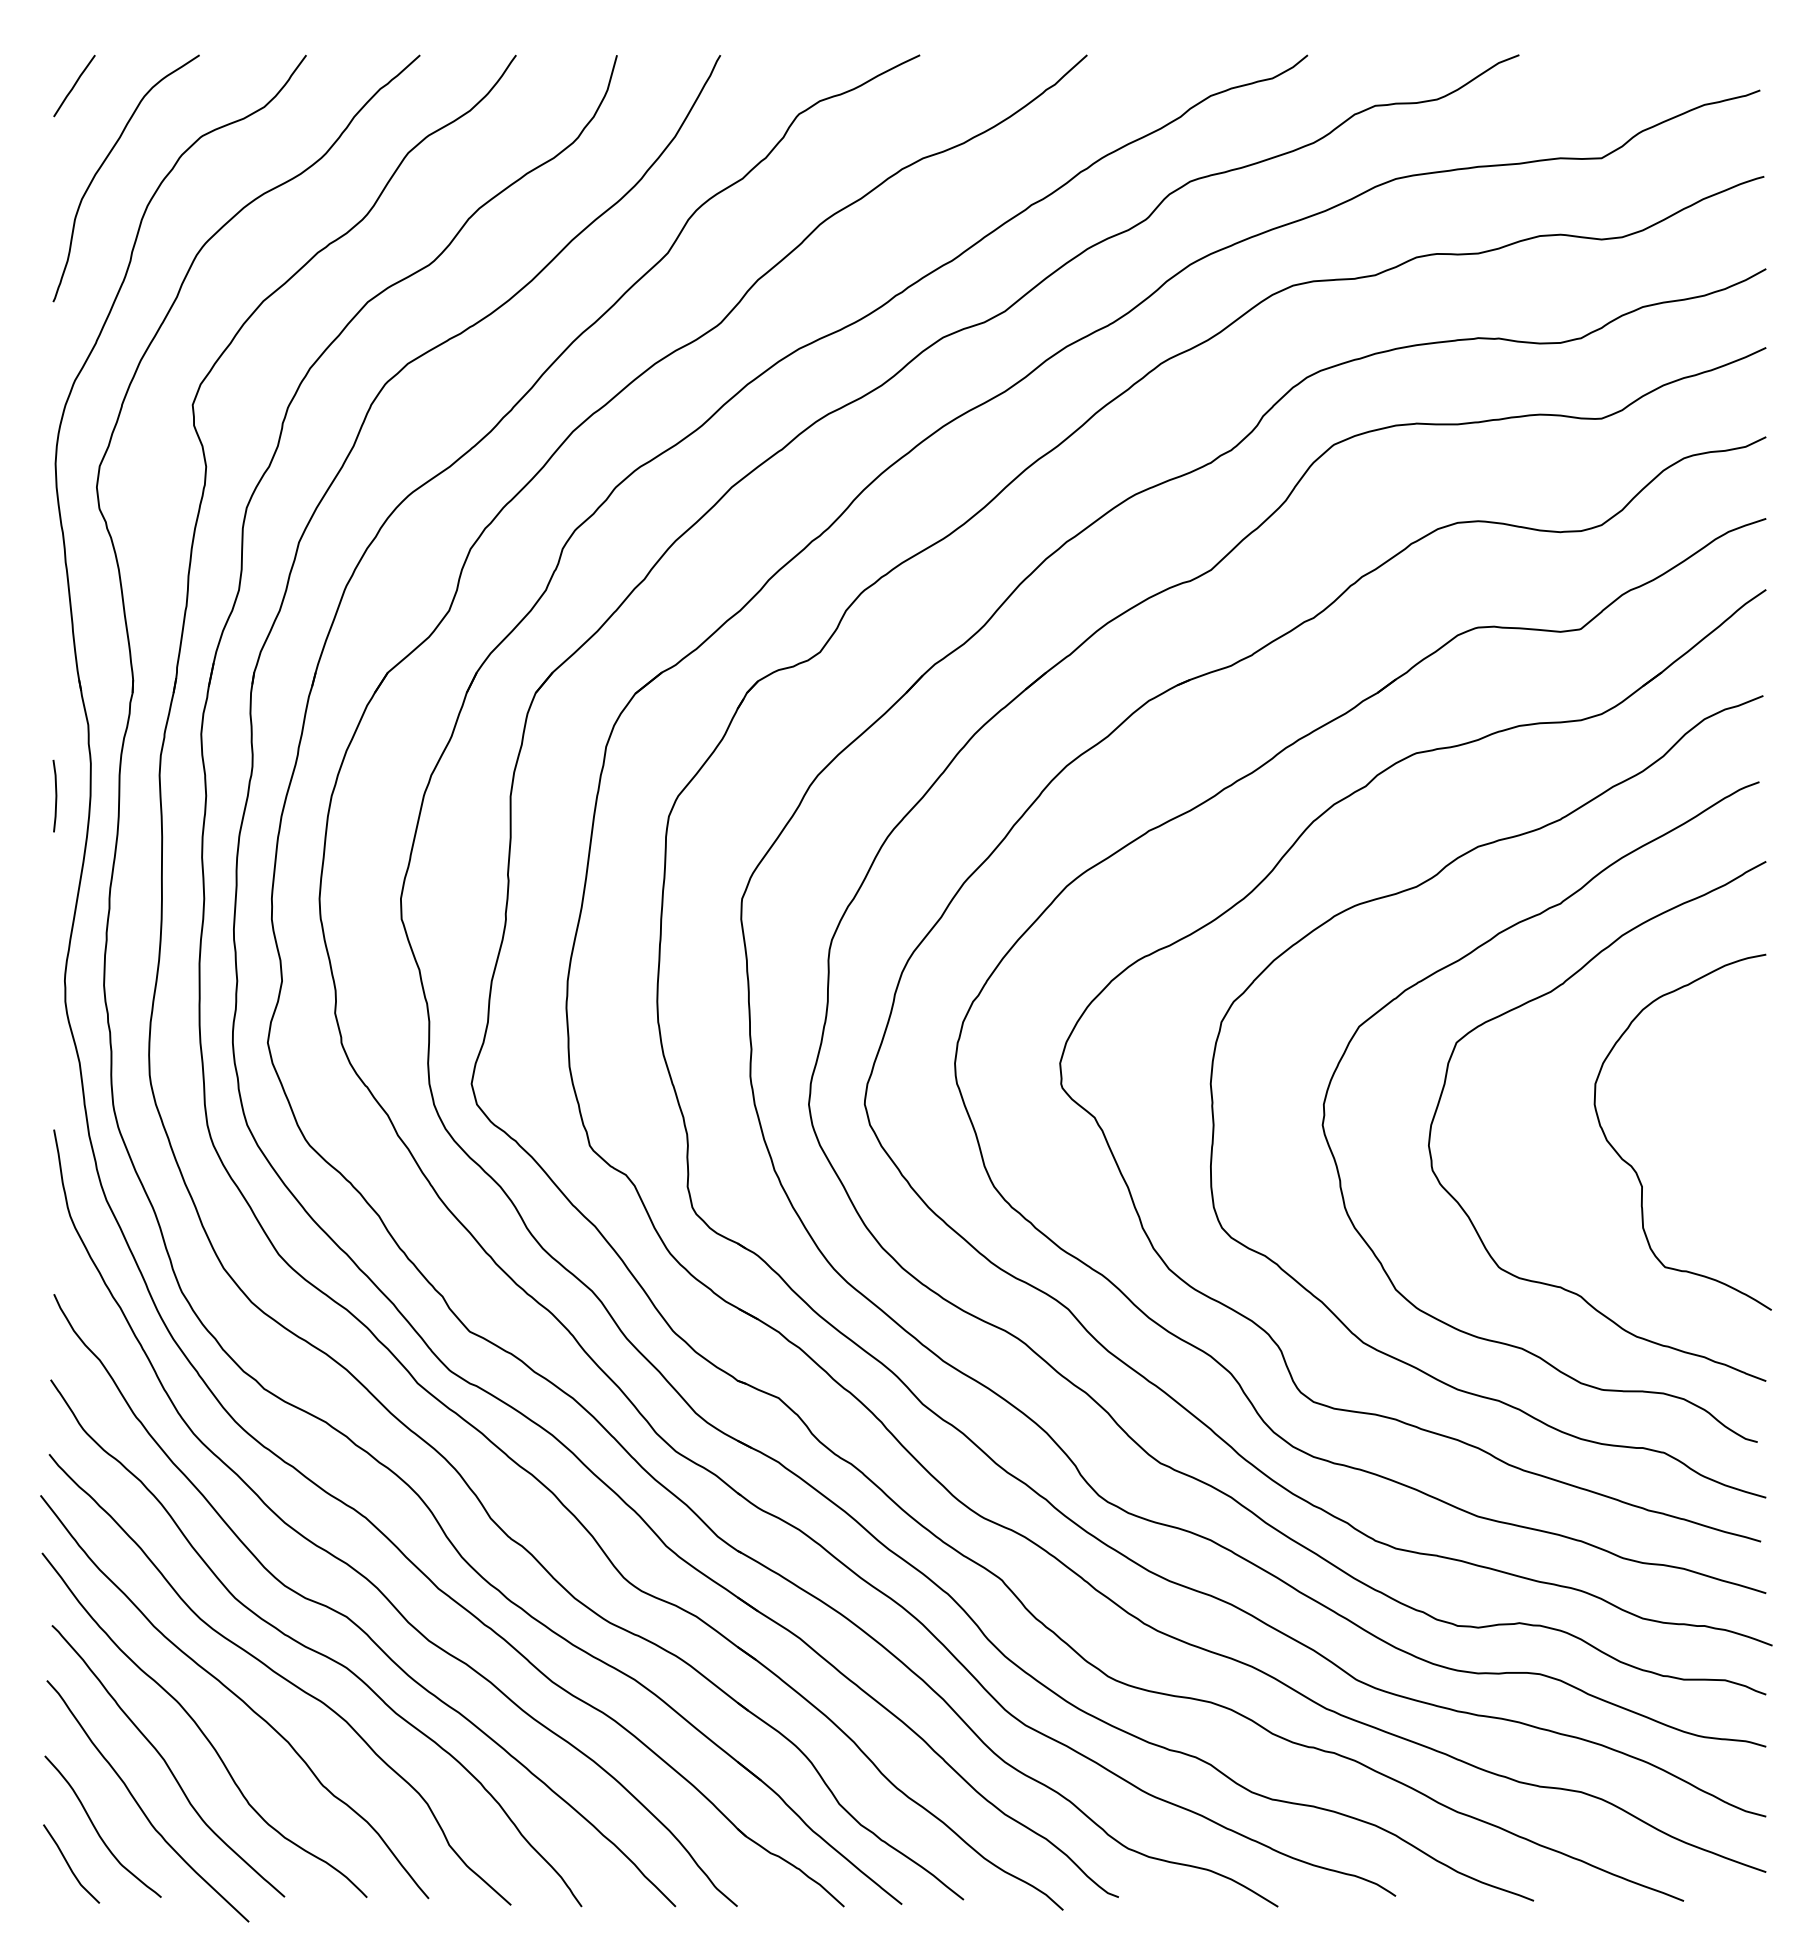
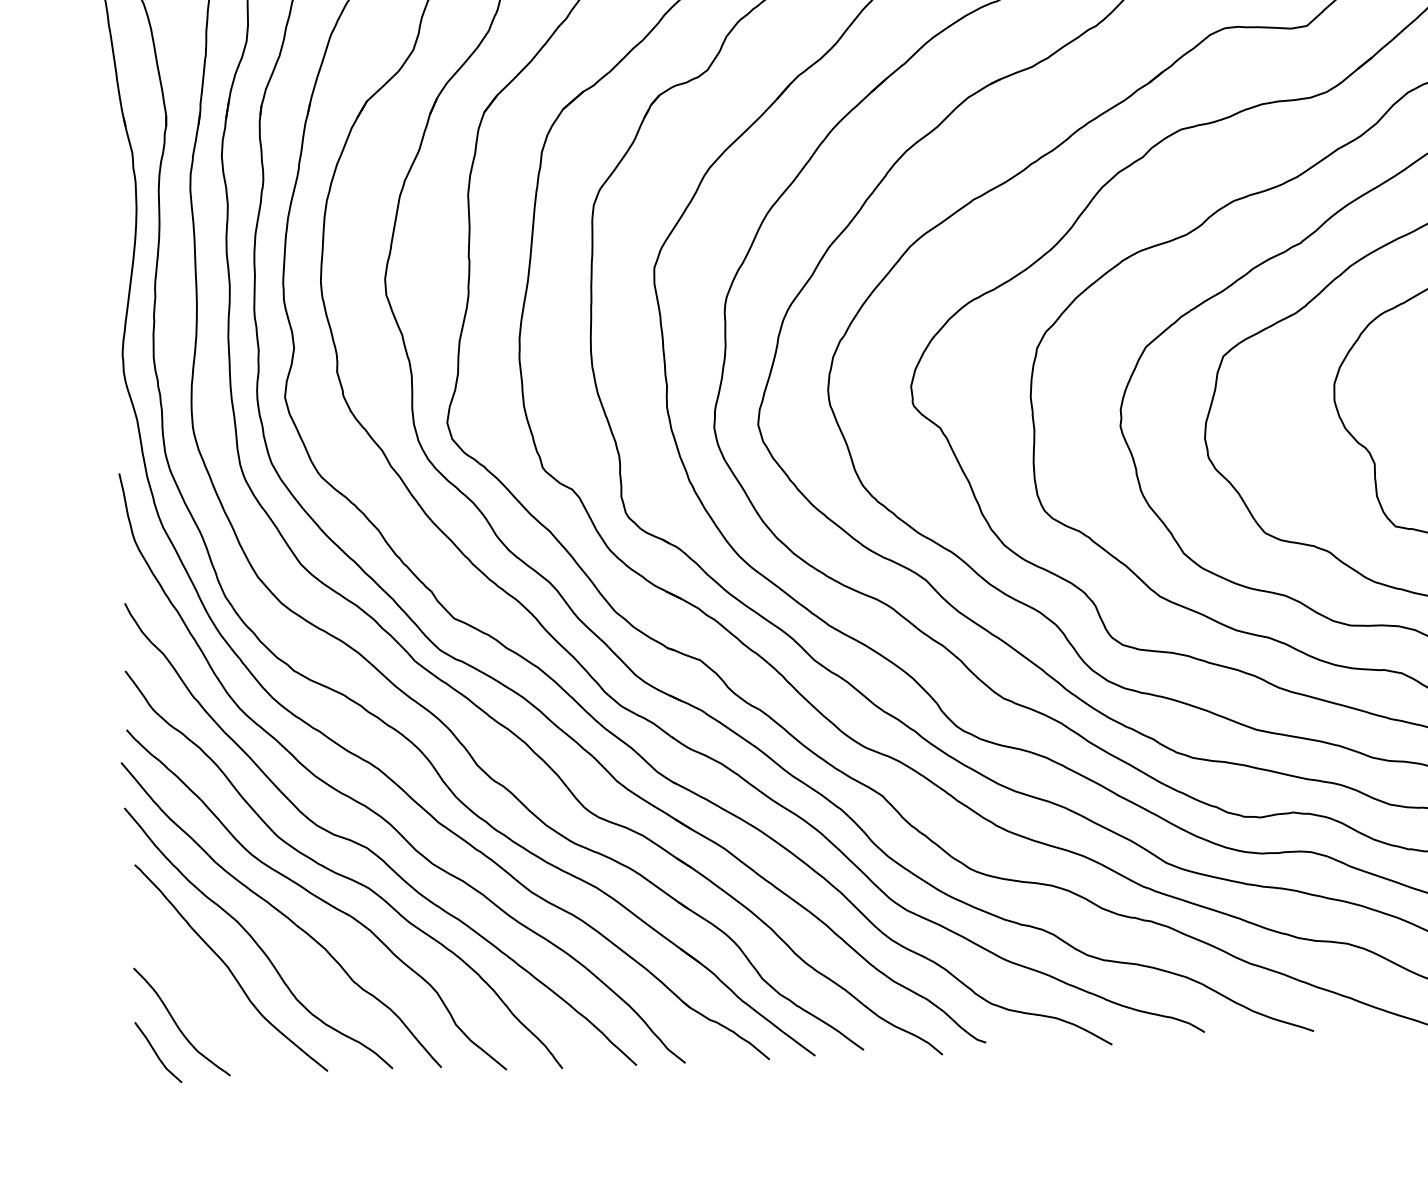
line: (55, 795) -> (108, 209), removed
curve: (141, 1807) -> (211, 1005), removed

